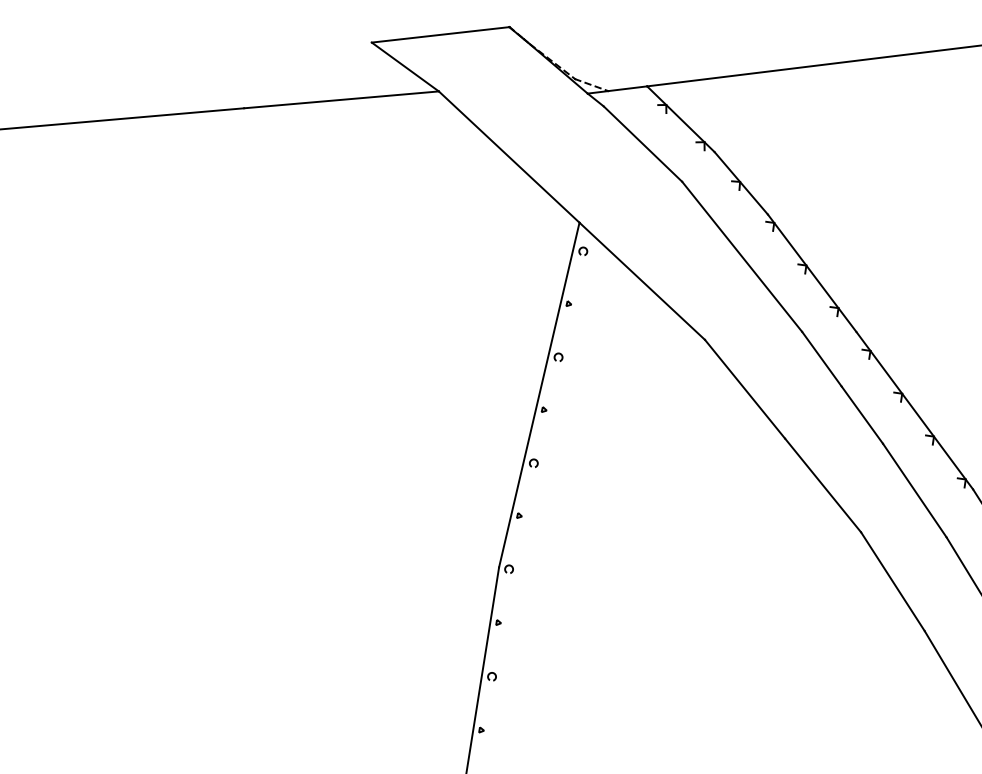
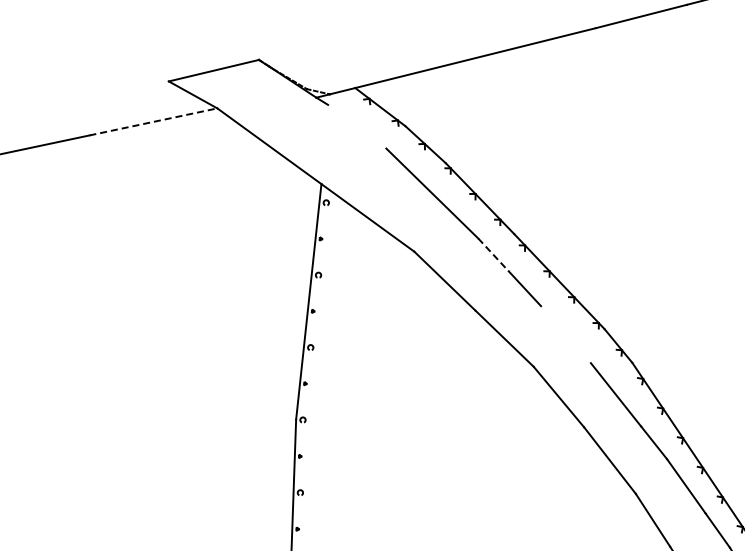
line: (341, 99) -> (153, 121), solid -> dashed
line: (643, 143) -> (357, 126), removed
line: (821, 358) -> (493, 254), solid -> dashed
line: (914, 490) -> (565, 334), removed

